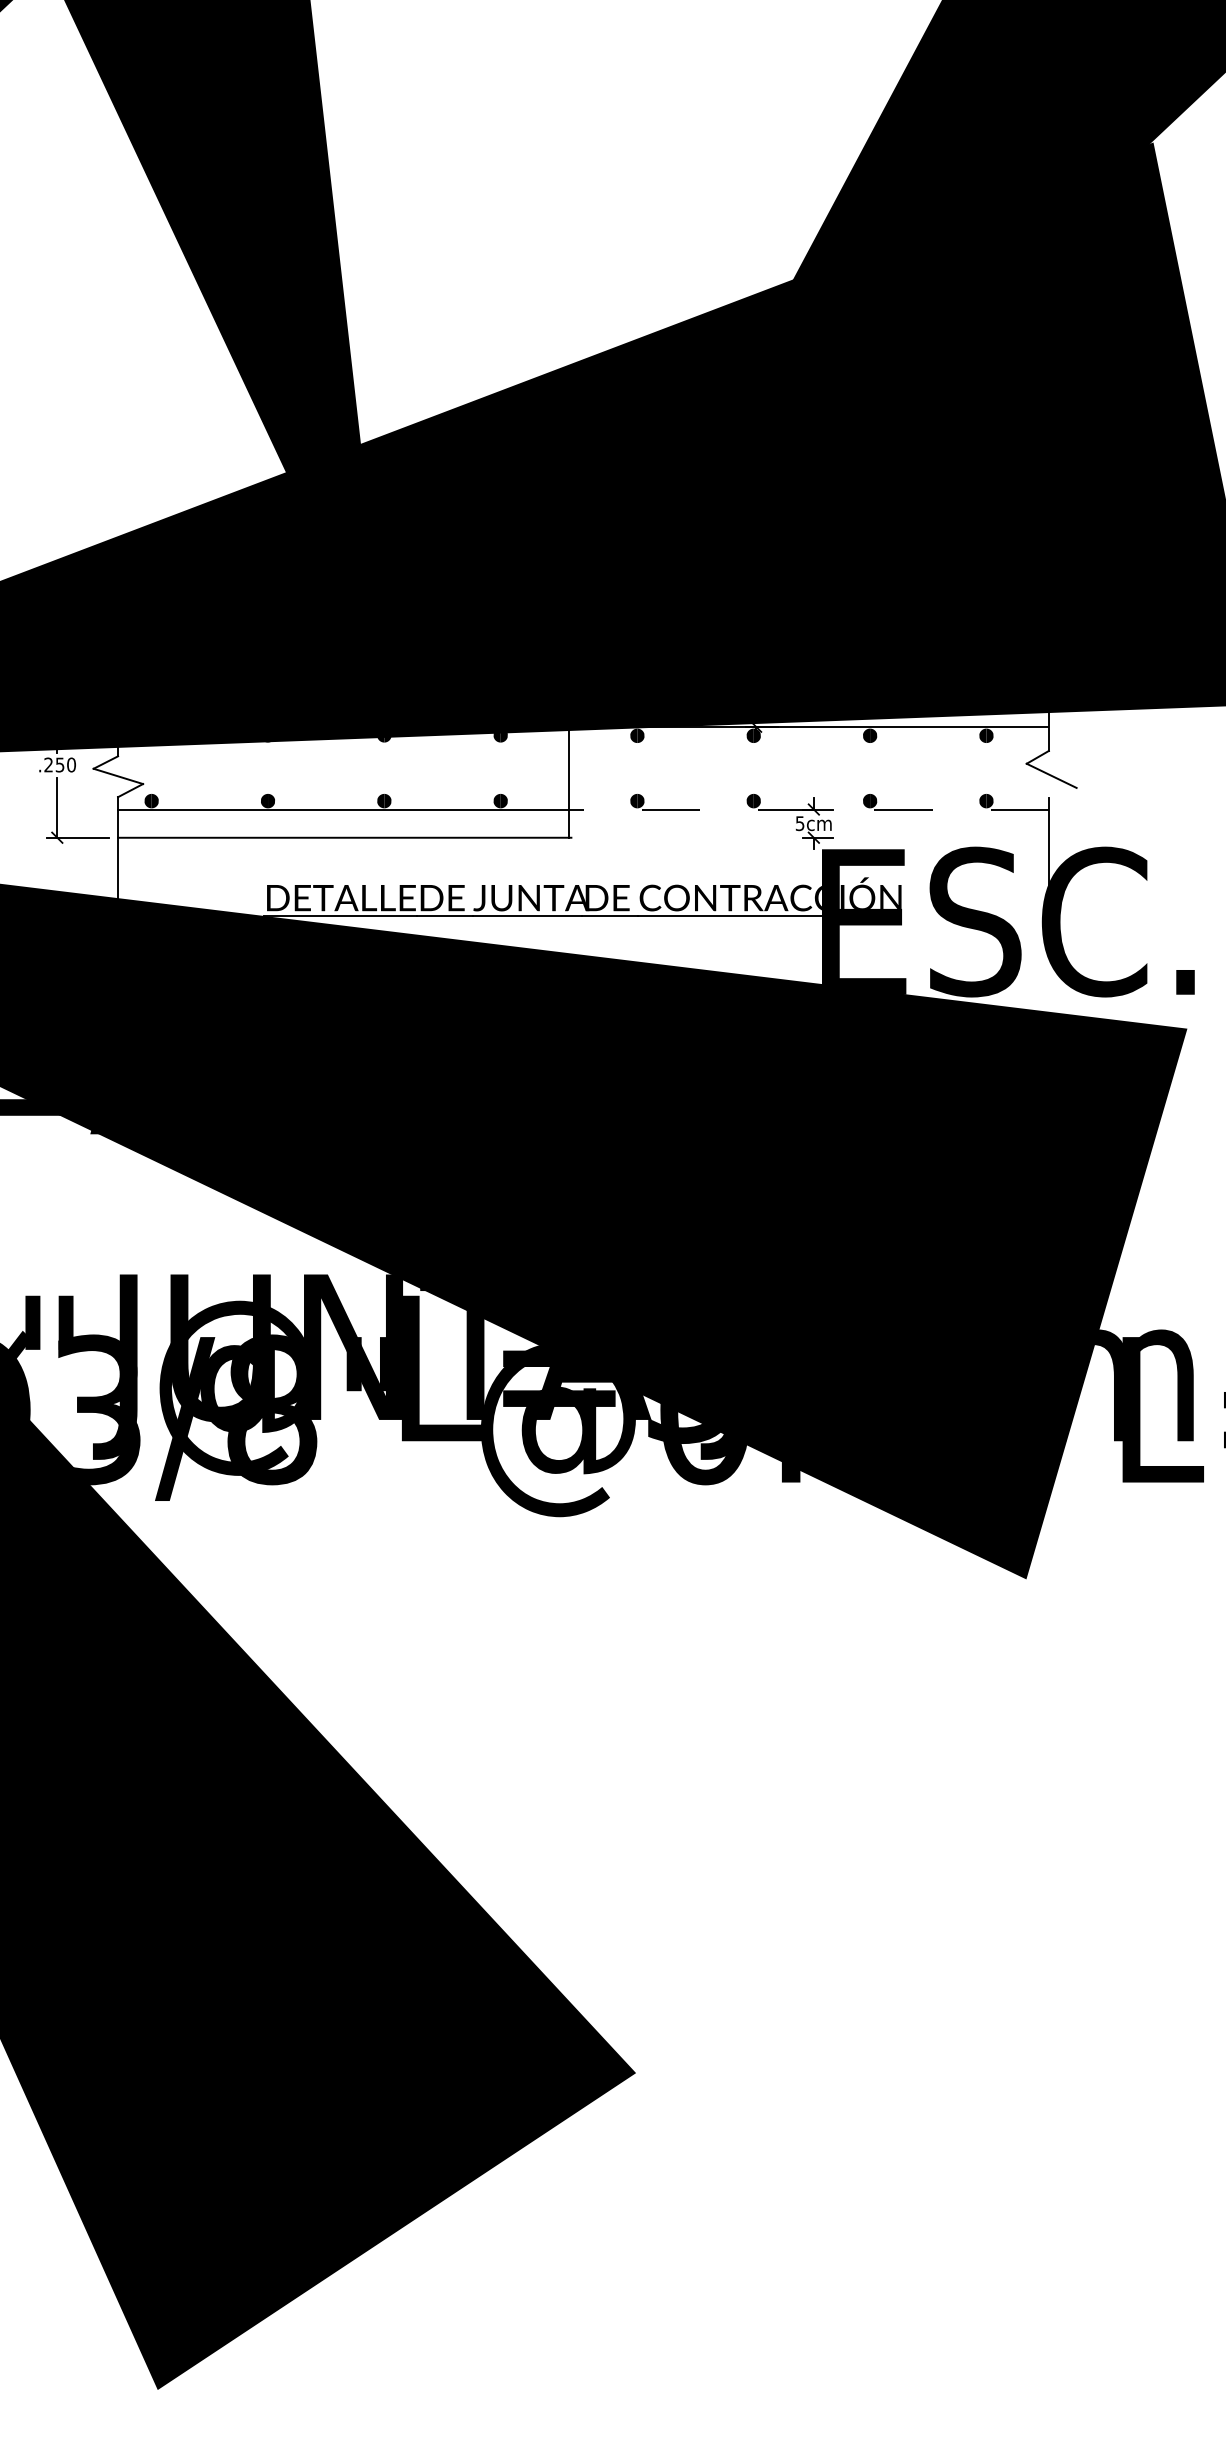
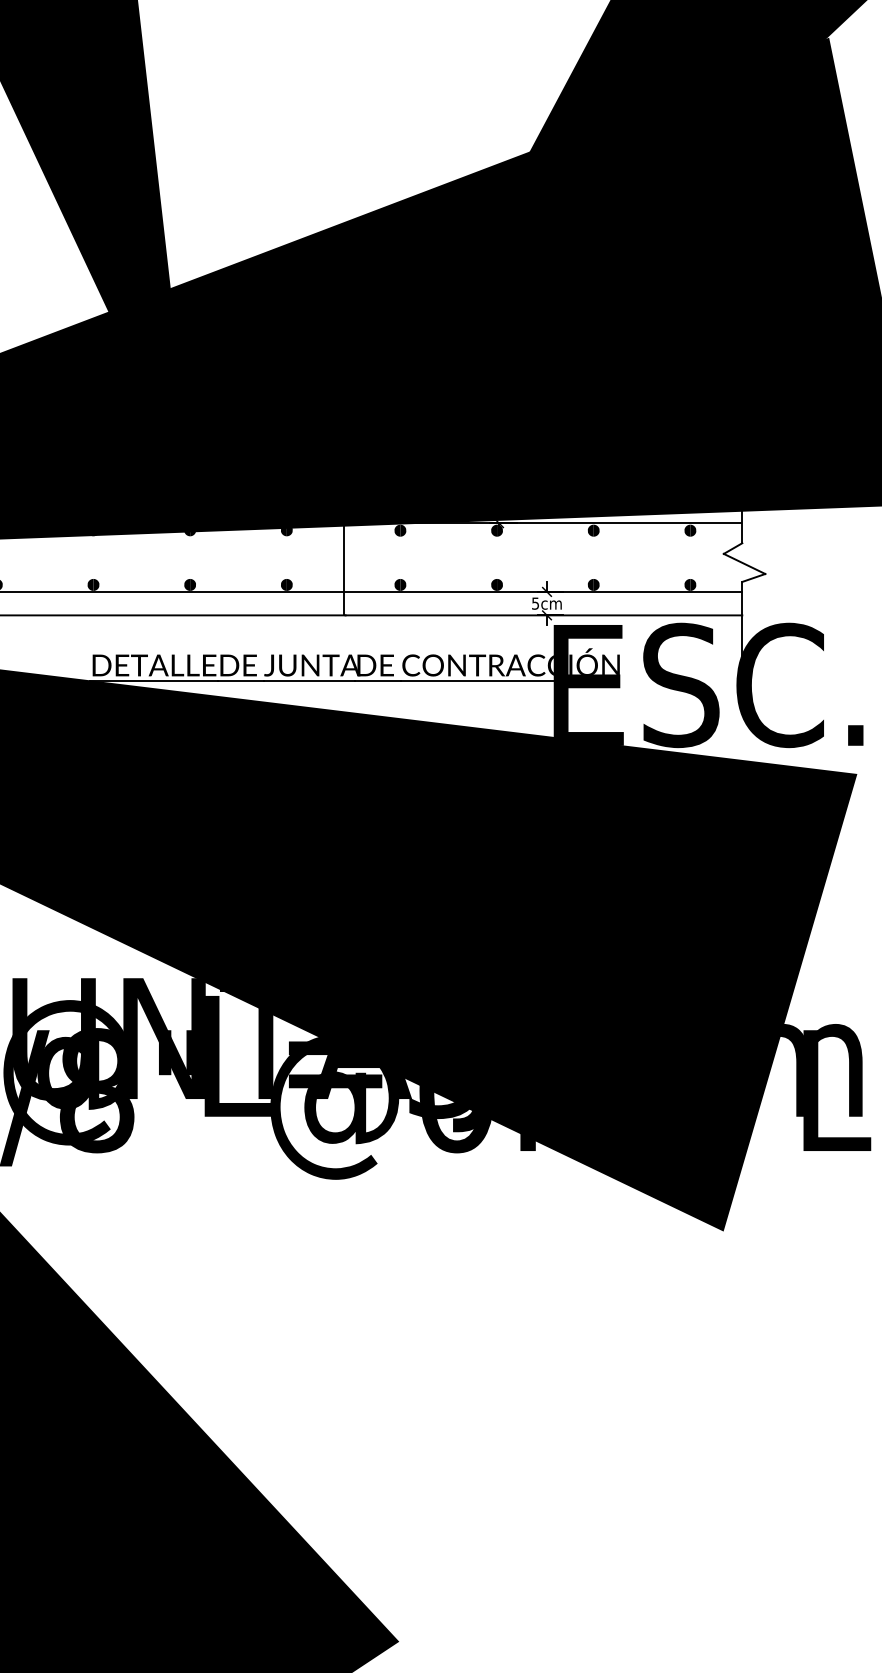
line: (1062, 792) -> (753, 577), added
line: (809, 809) -> (543, 591), dashed -> solid
line: (809, 837) -> (543, 615), added

